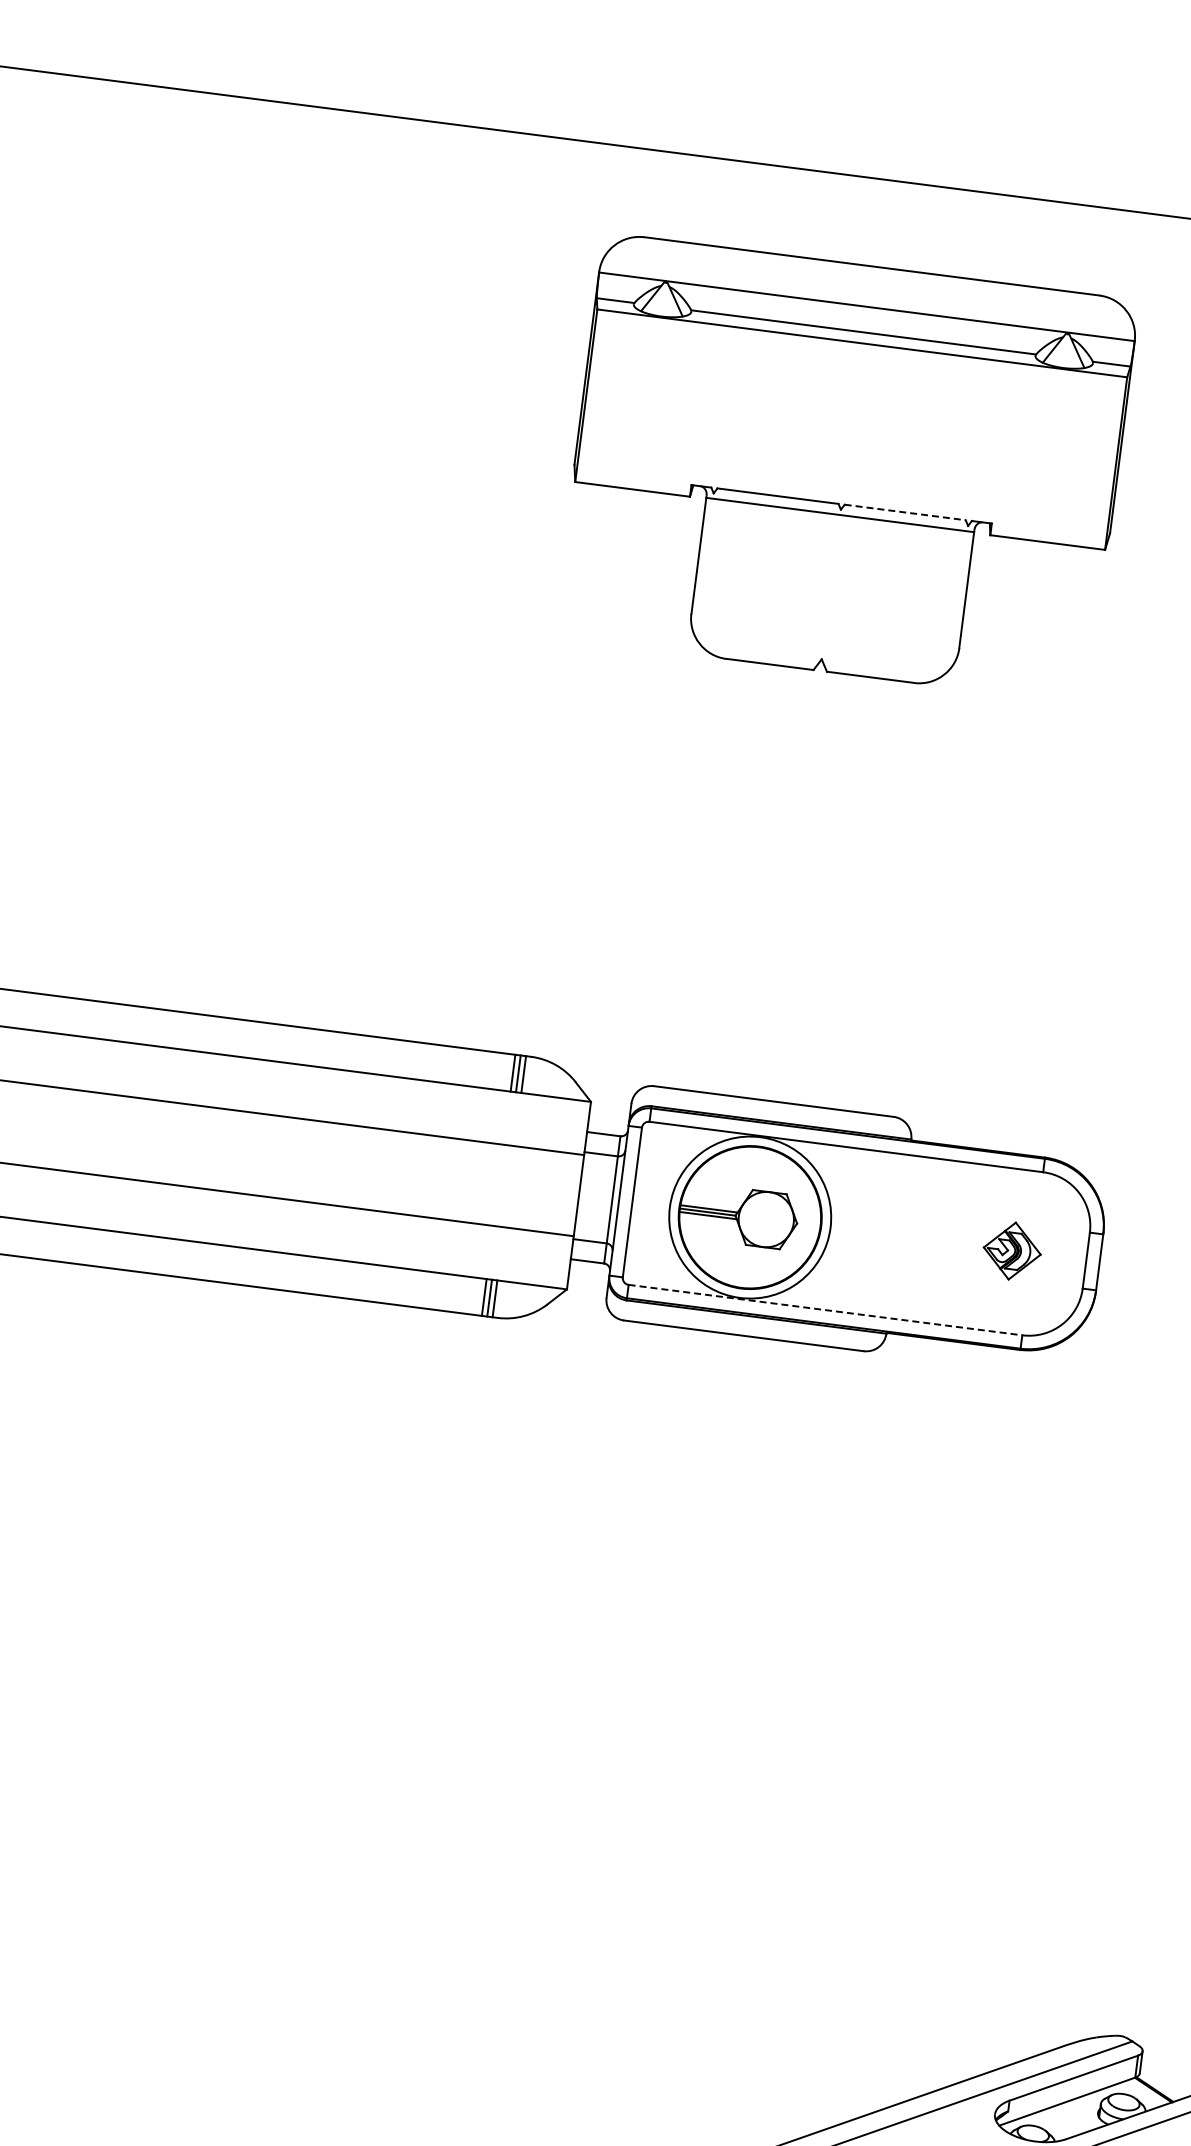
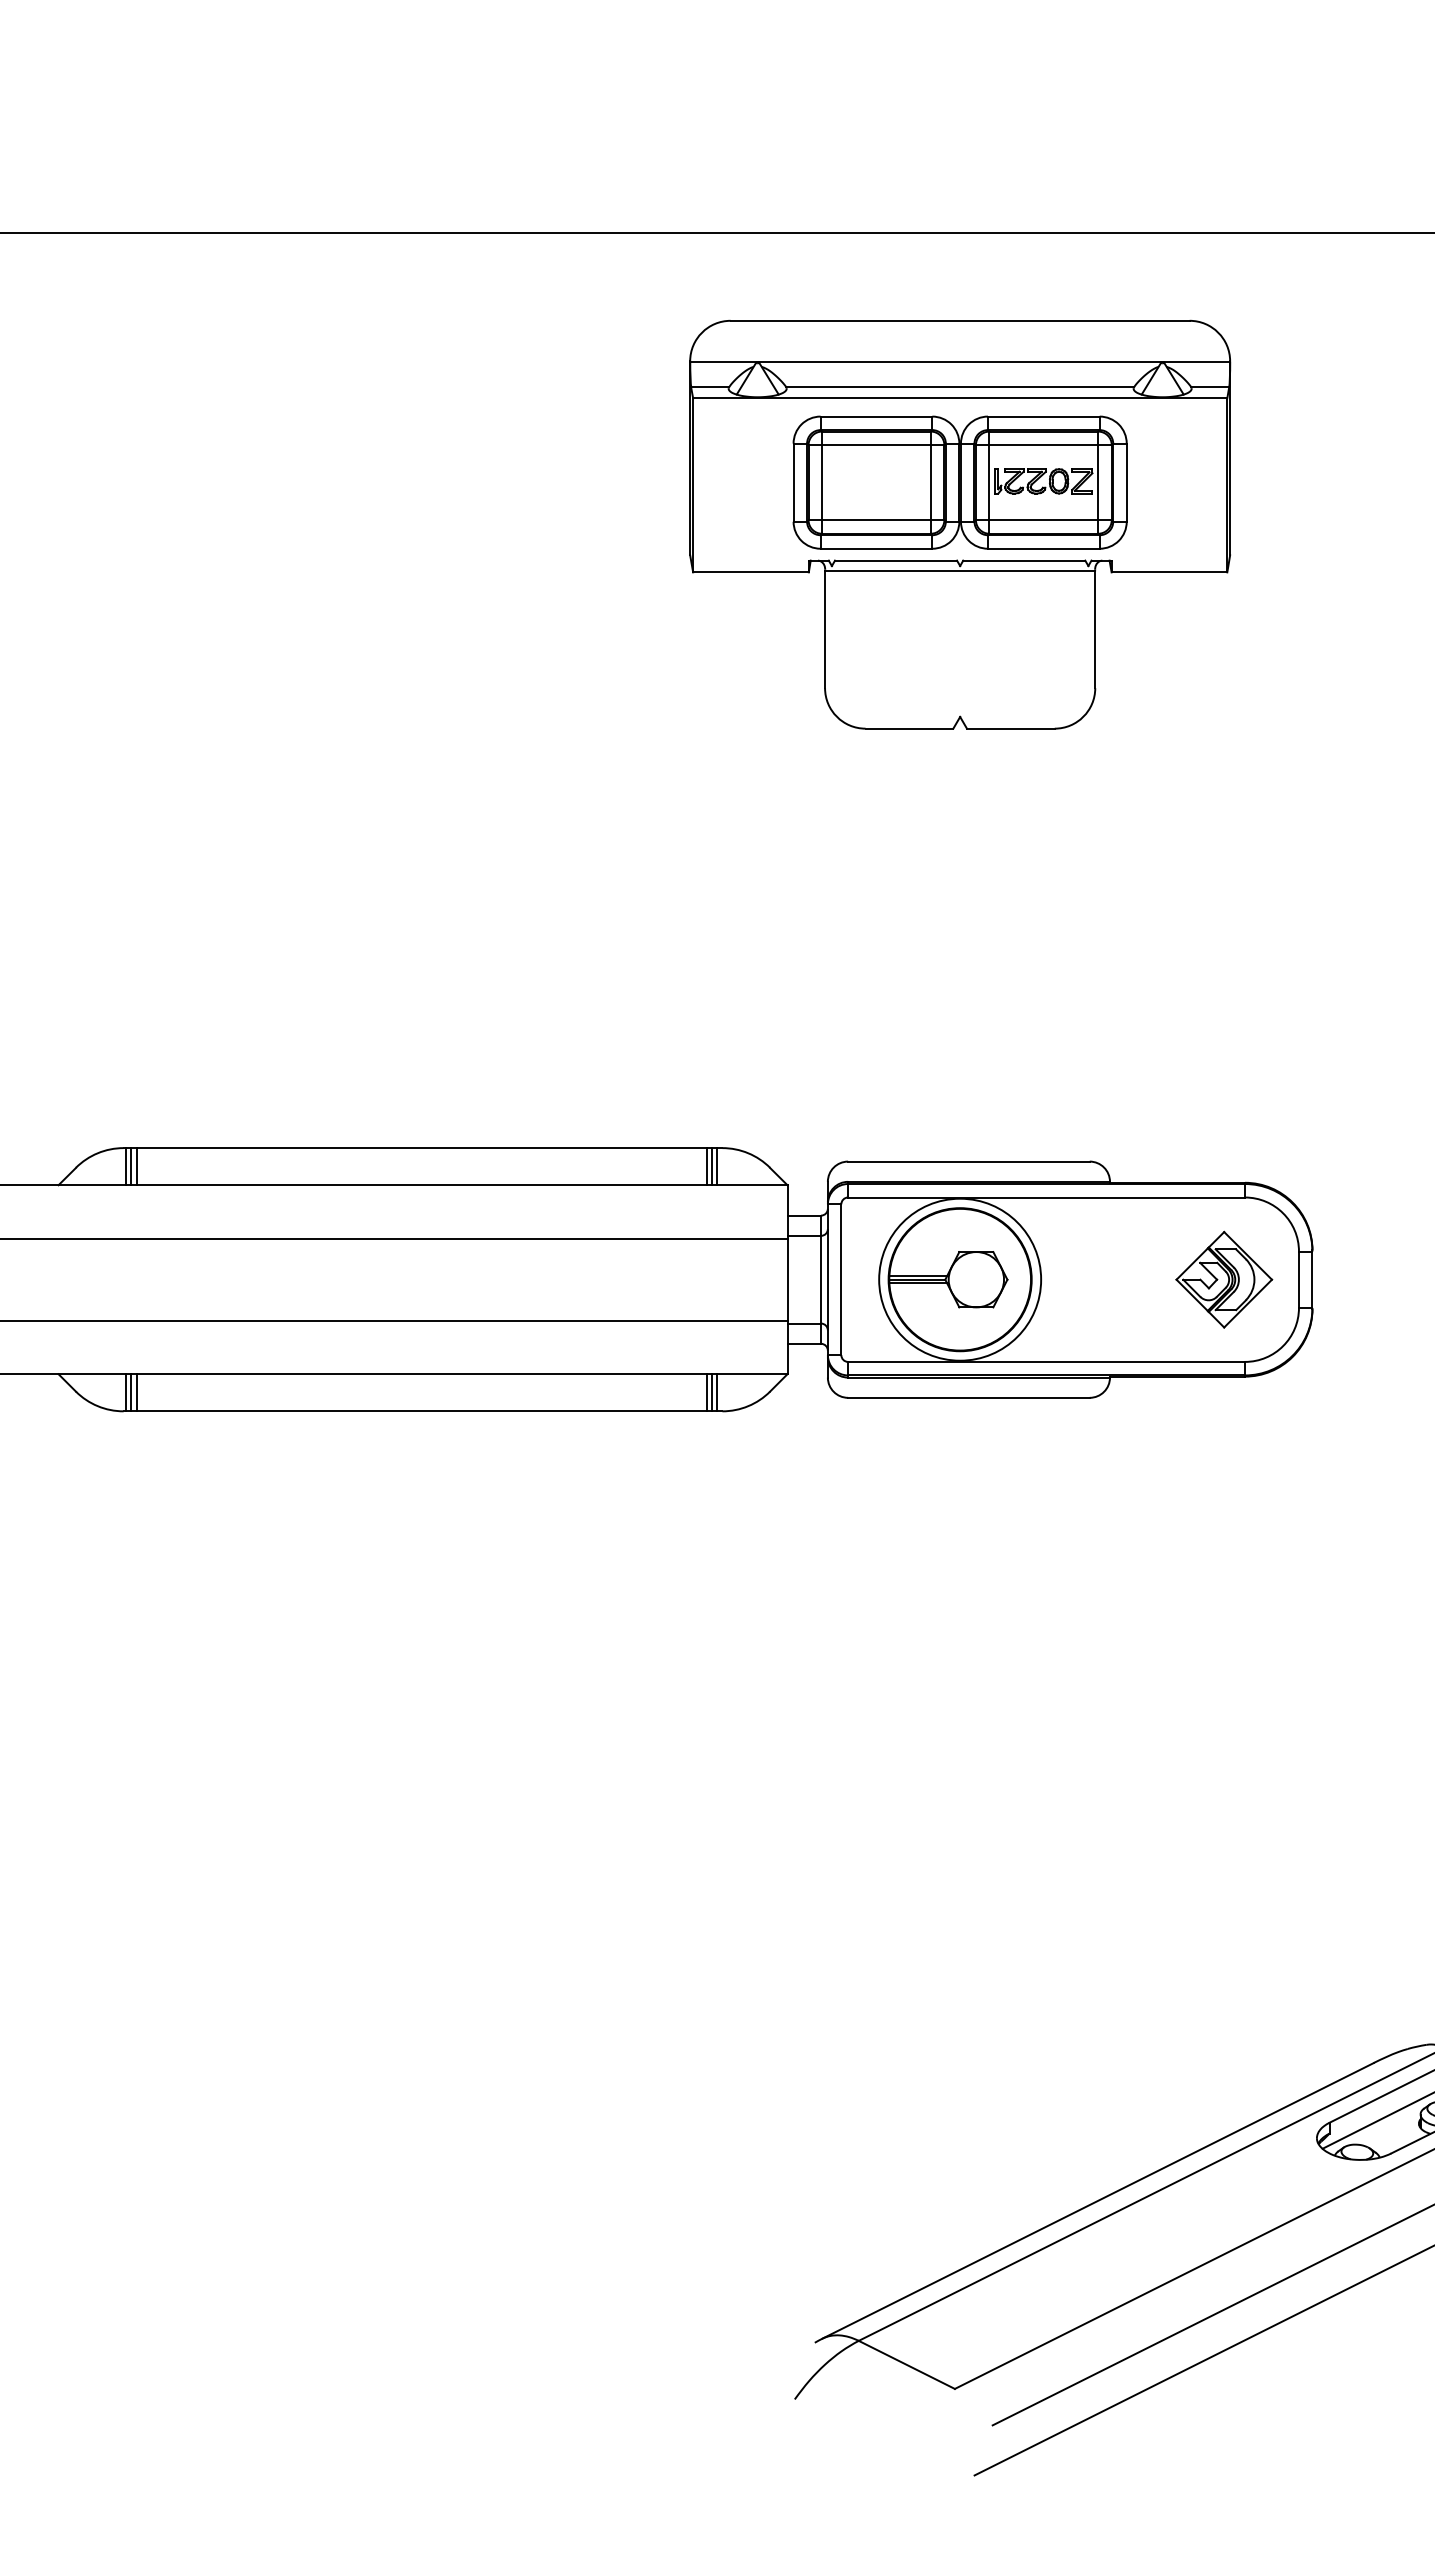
part: (850, 426) -> (959, 482), added
line: (905, 512) -> (1024, 560), dashed -> solid
part: (1012, 1250) -> (1224, 1279), size x1.67
line: (826, 1309) -> (1047, 1361), dashed -> solid

